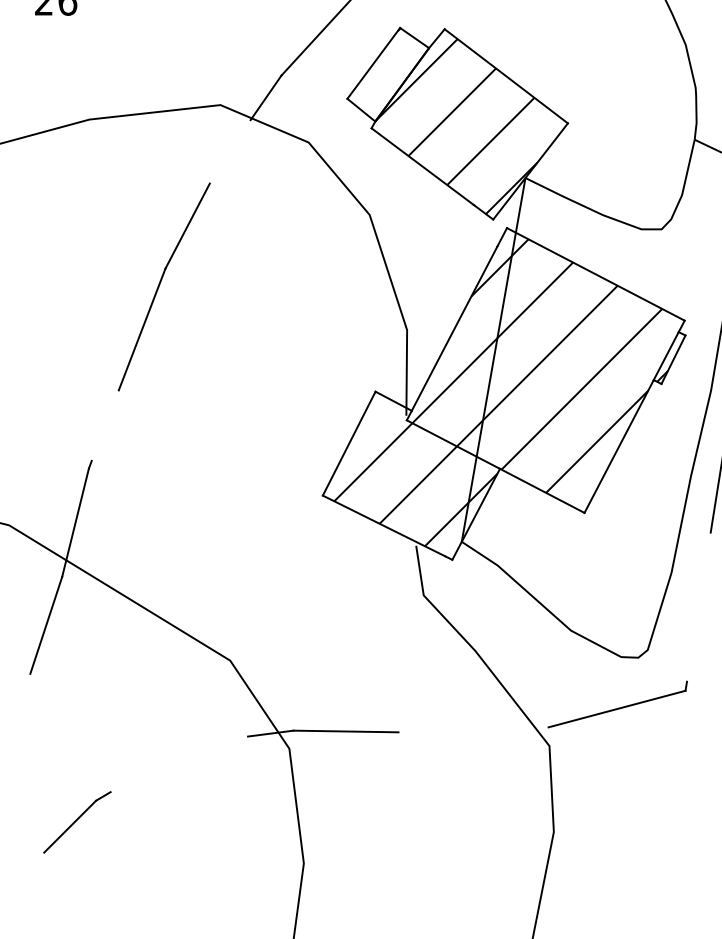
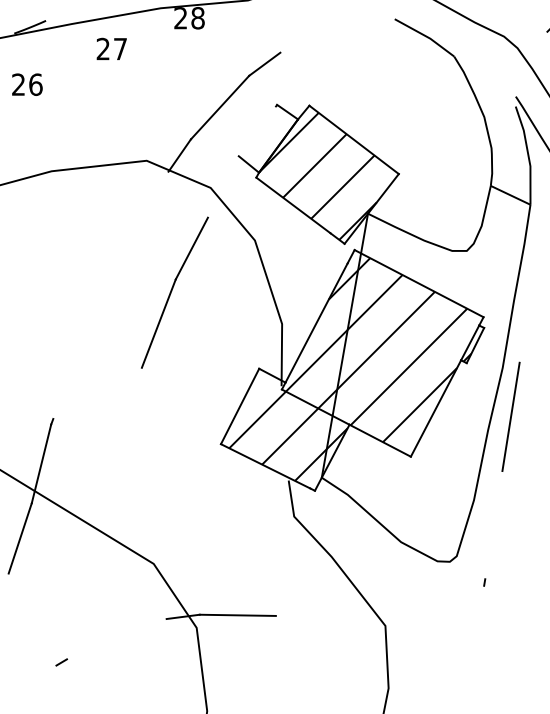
line: (373, 63) -> (257, 130), removed
part: (163, 286) -> (174, 292), moved
line: (617, 708) -> (434, 598), removed
line: (70, 826) -> (37, 684), removed

